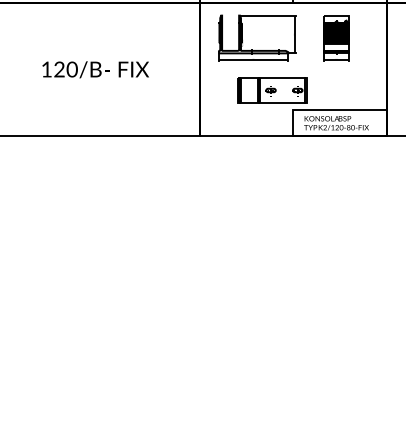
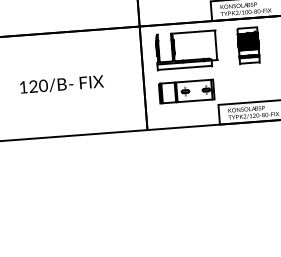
part: (272, 90) -> (186, 91), moved

